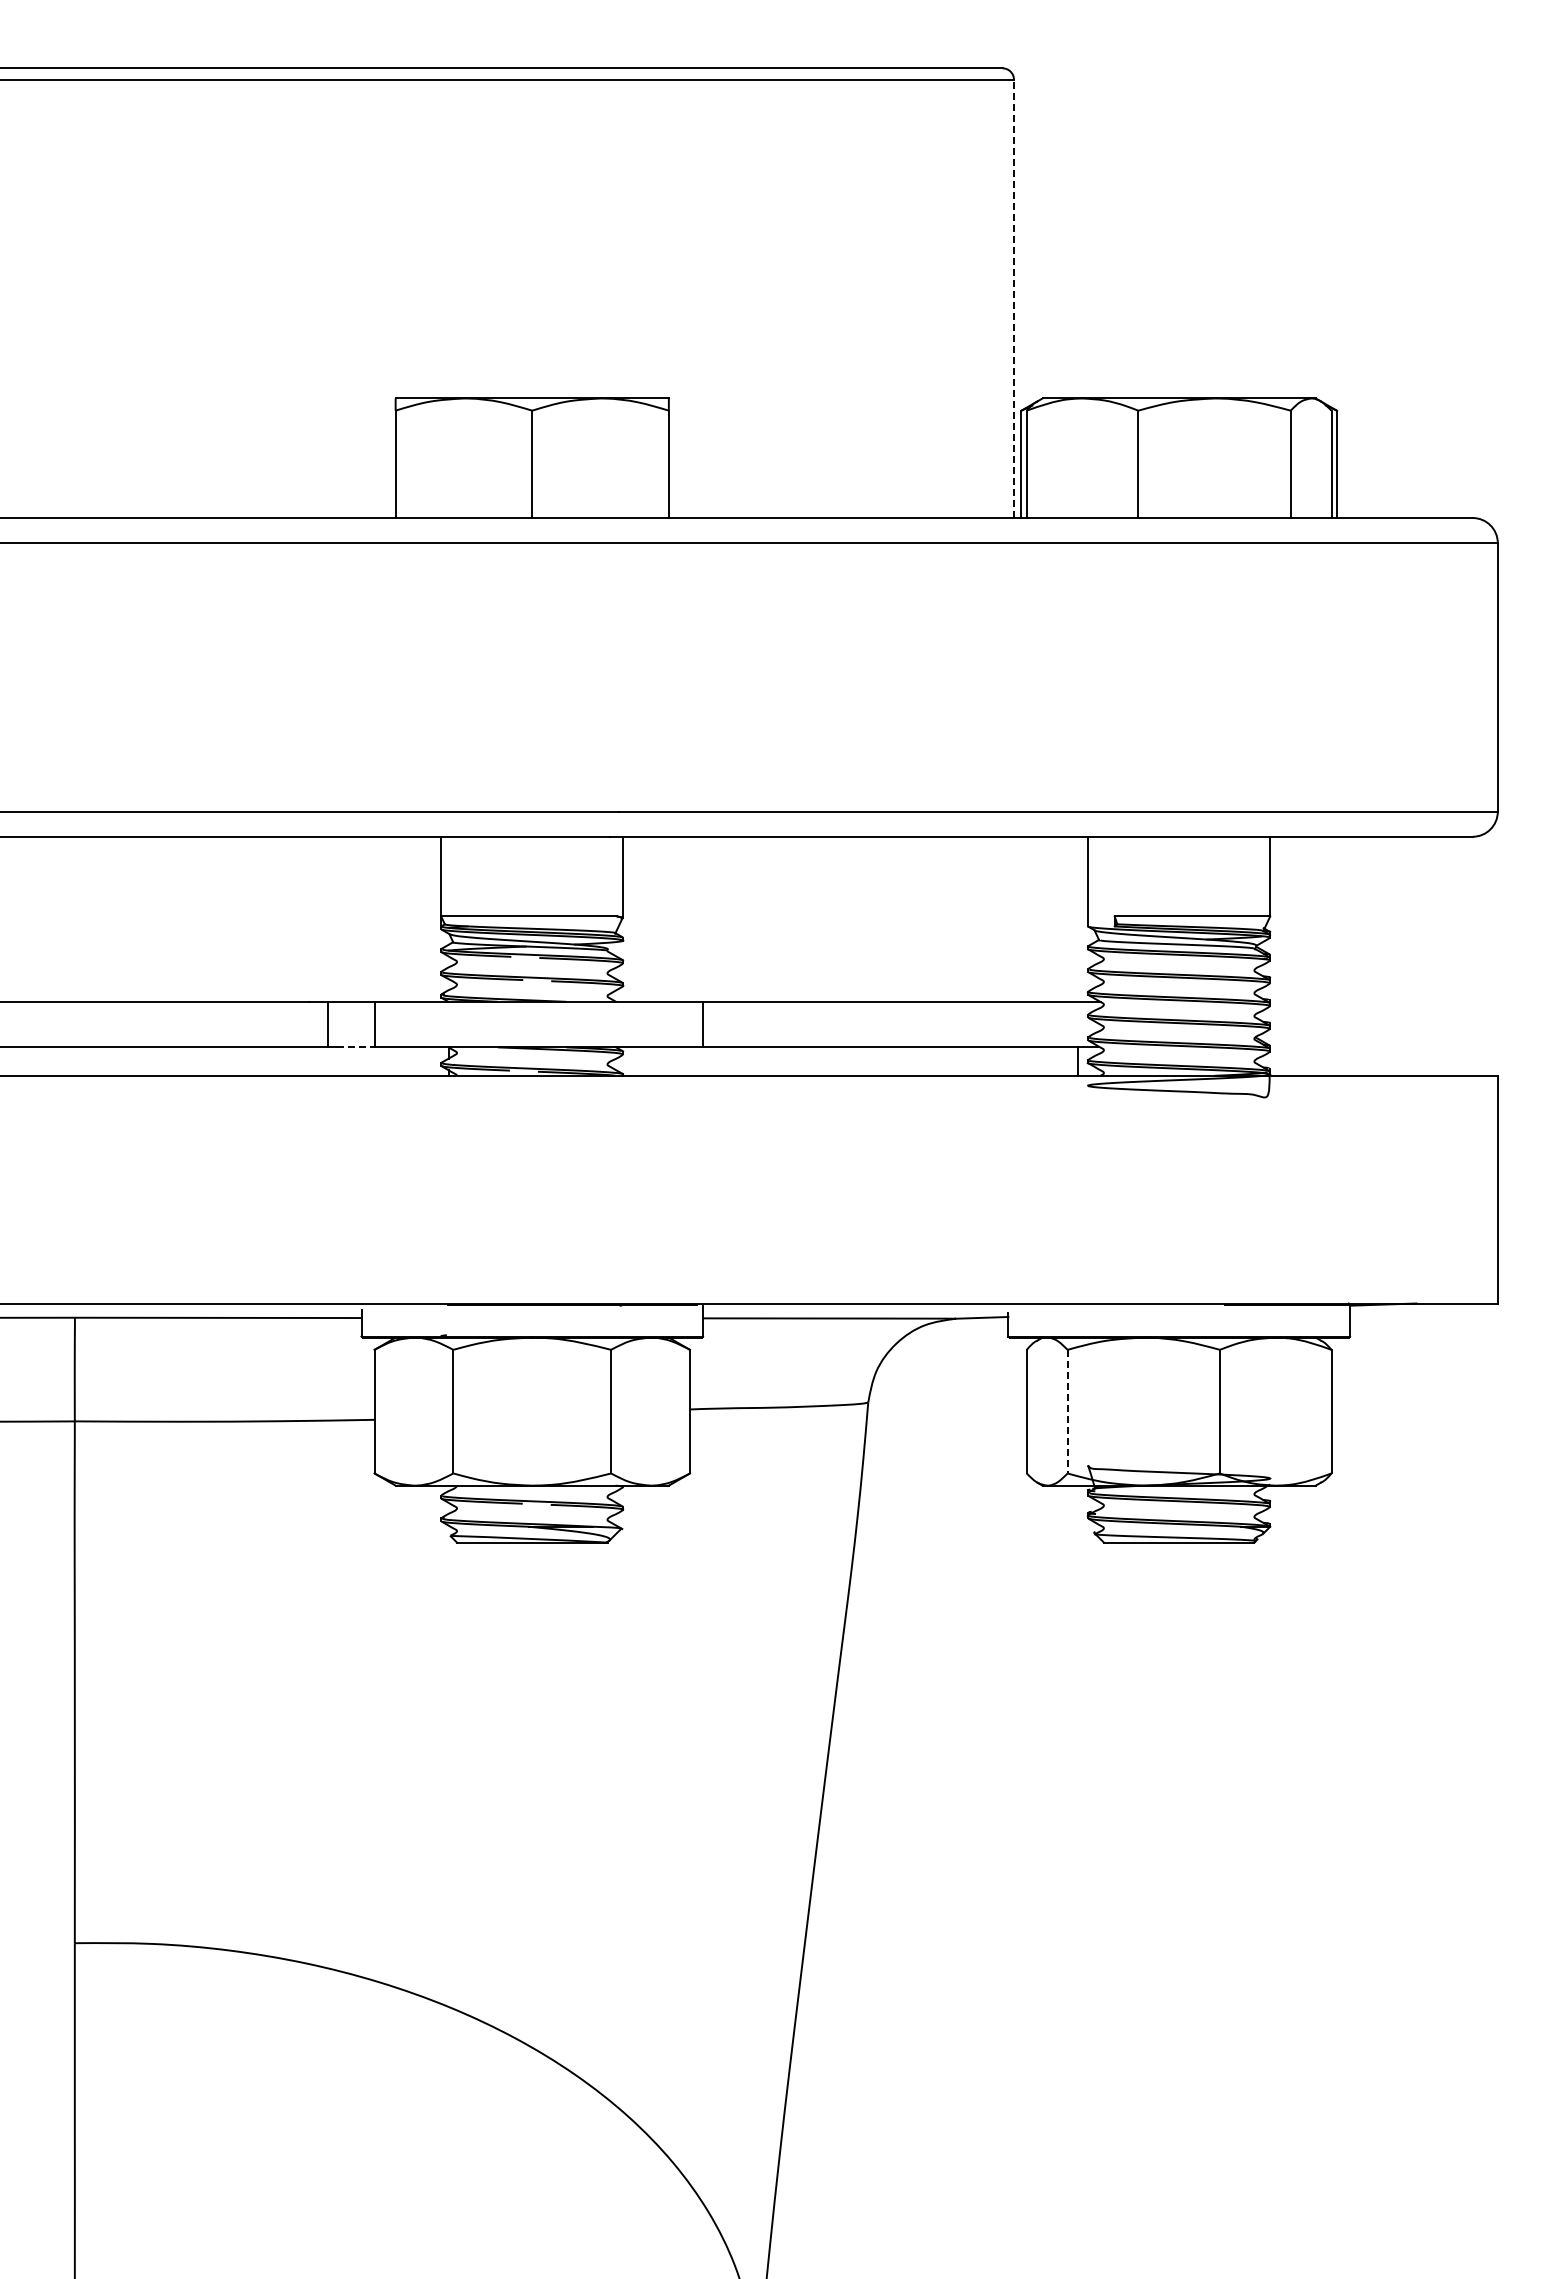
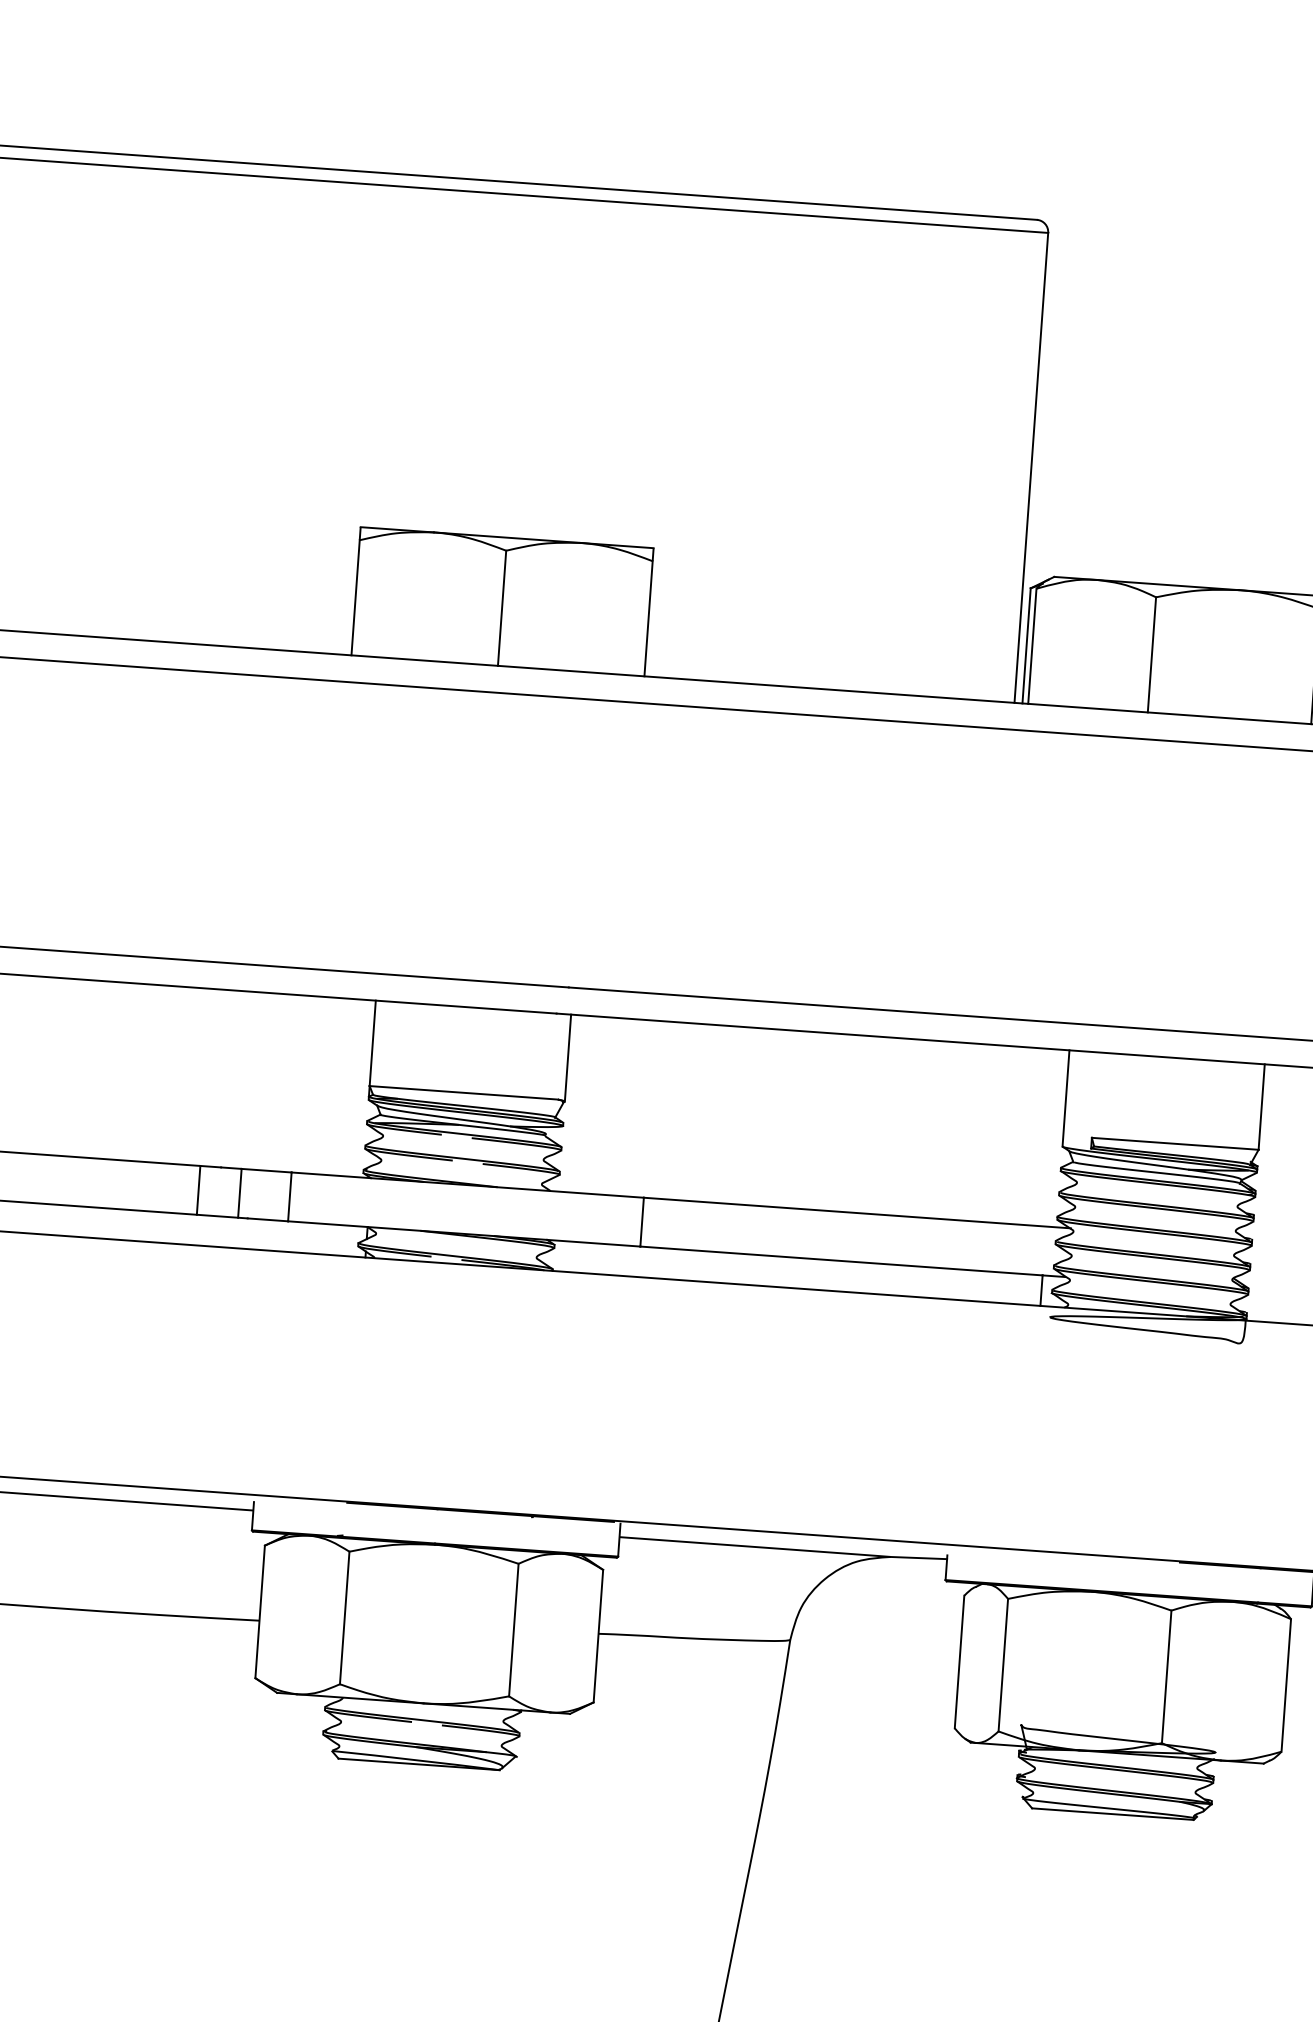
line: (1014, 298) -> (1031, 467), dashed -> solid
line: (289, 1024) -> (198, 1190), added
line: (355, 1047) -> (267, 1219), dashed -> solid
line: (1067, 1411) -> (1003, 1665), dashed -> solid

